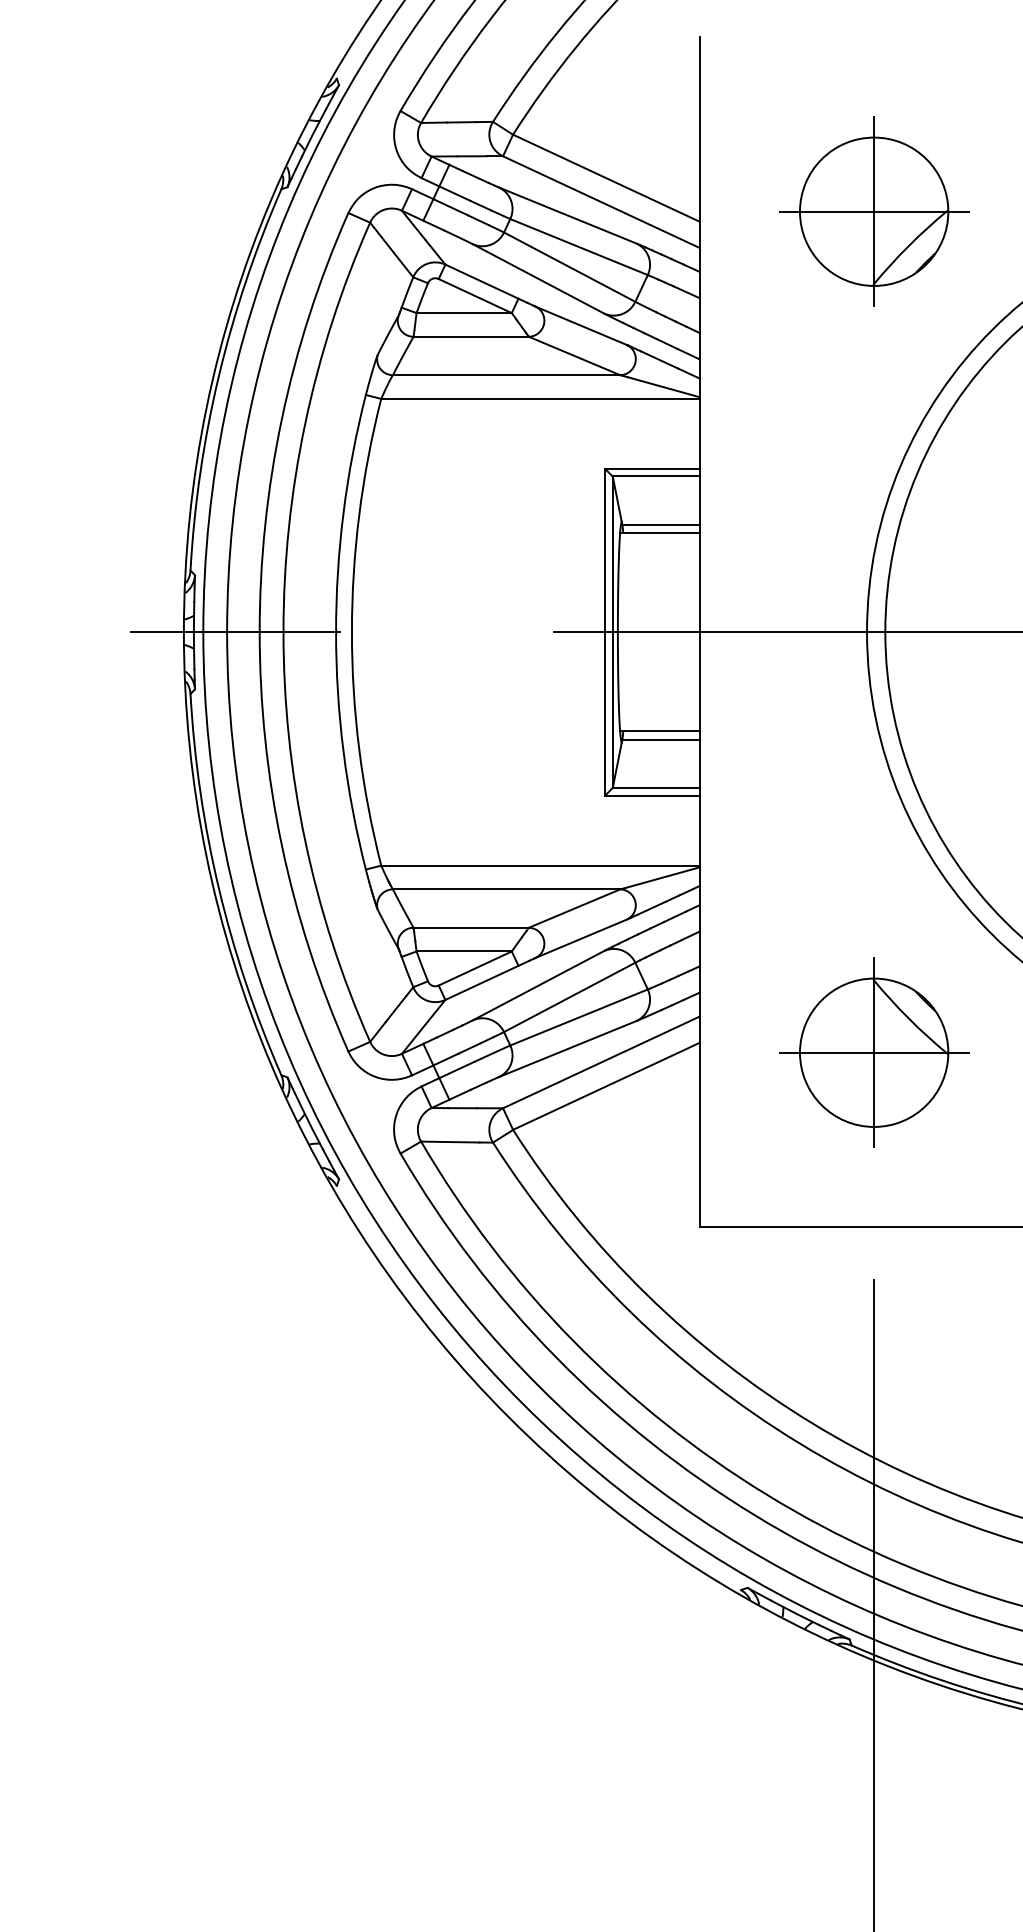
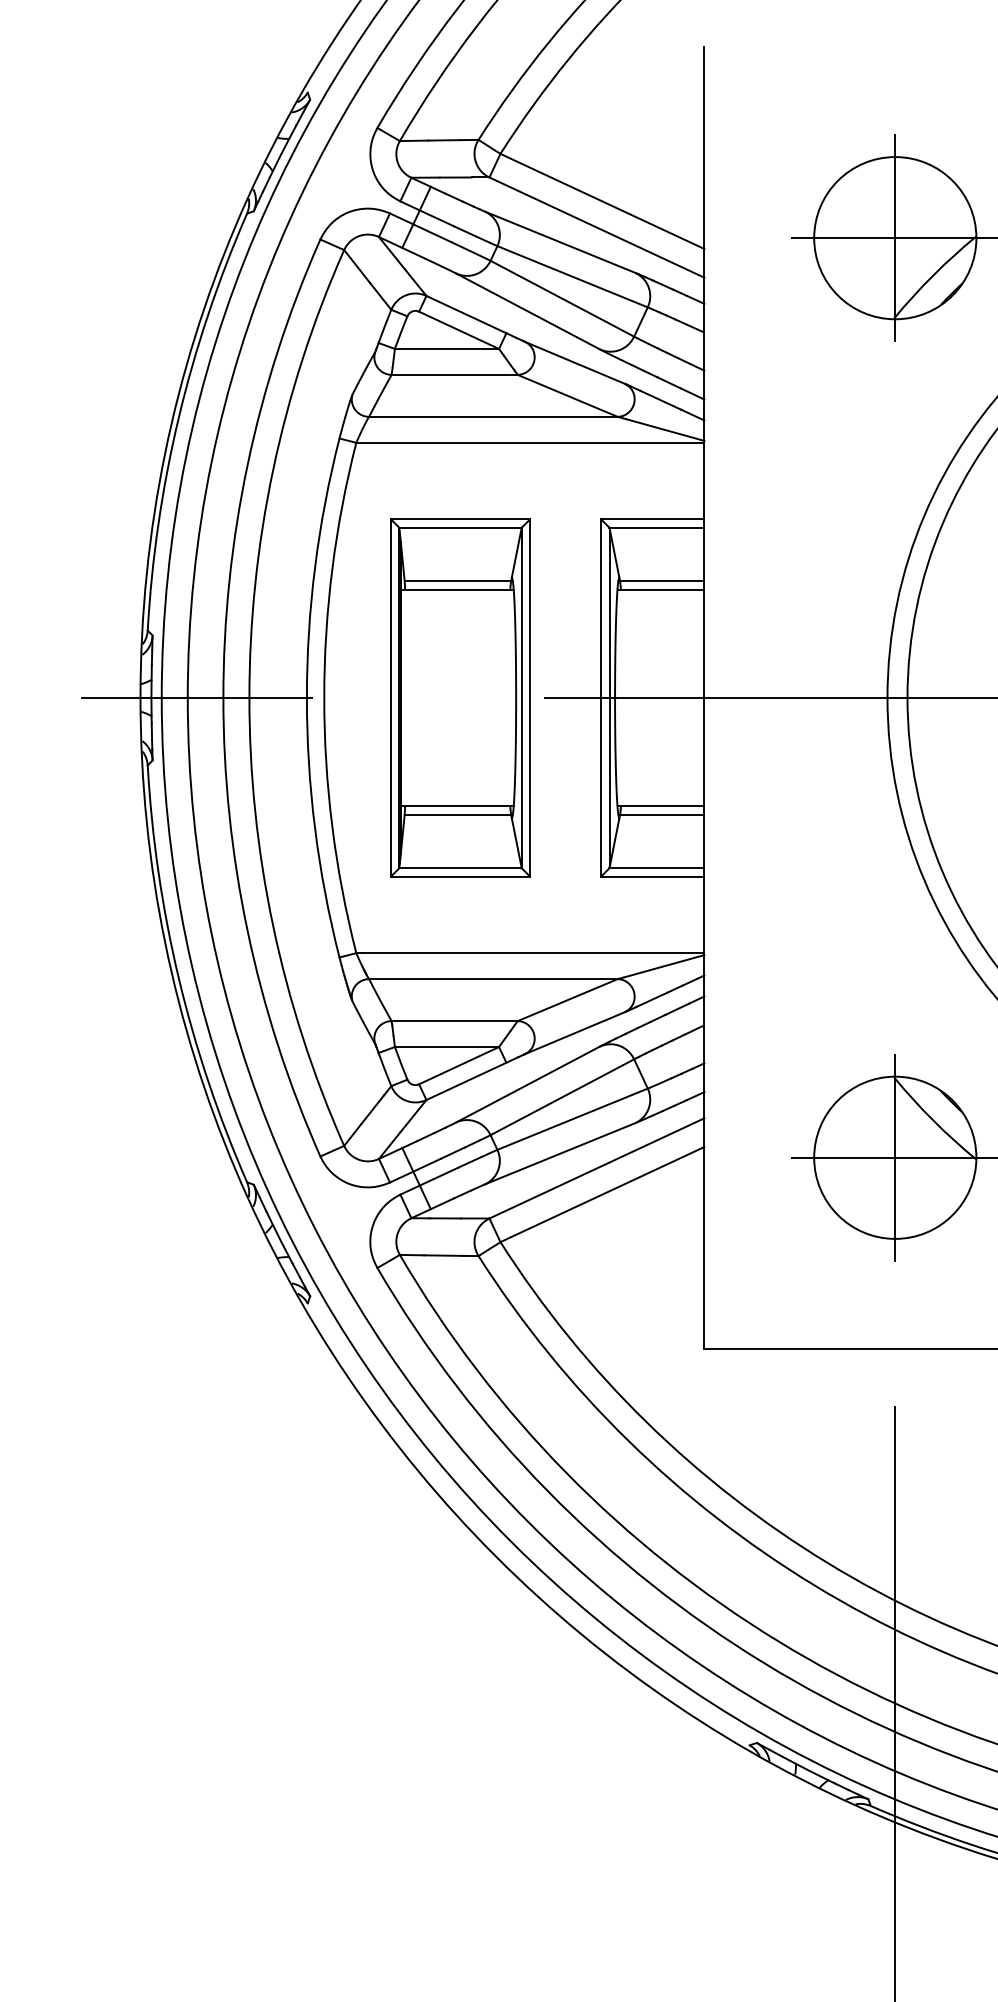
part: (476, 632) -> (460, 698), added

